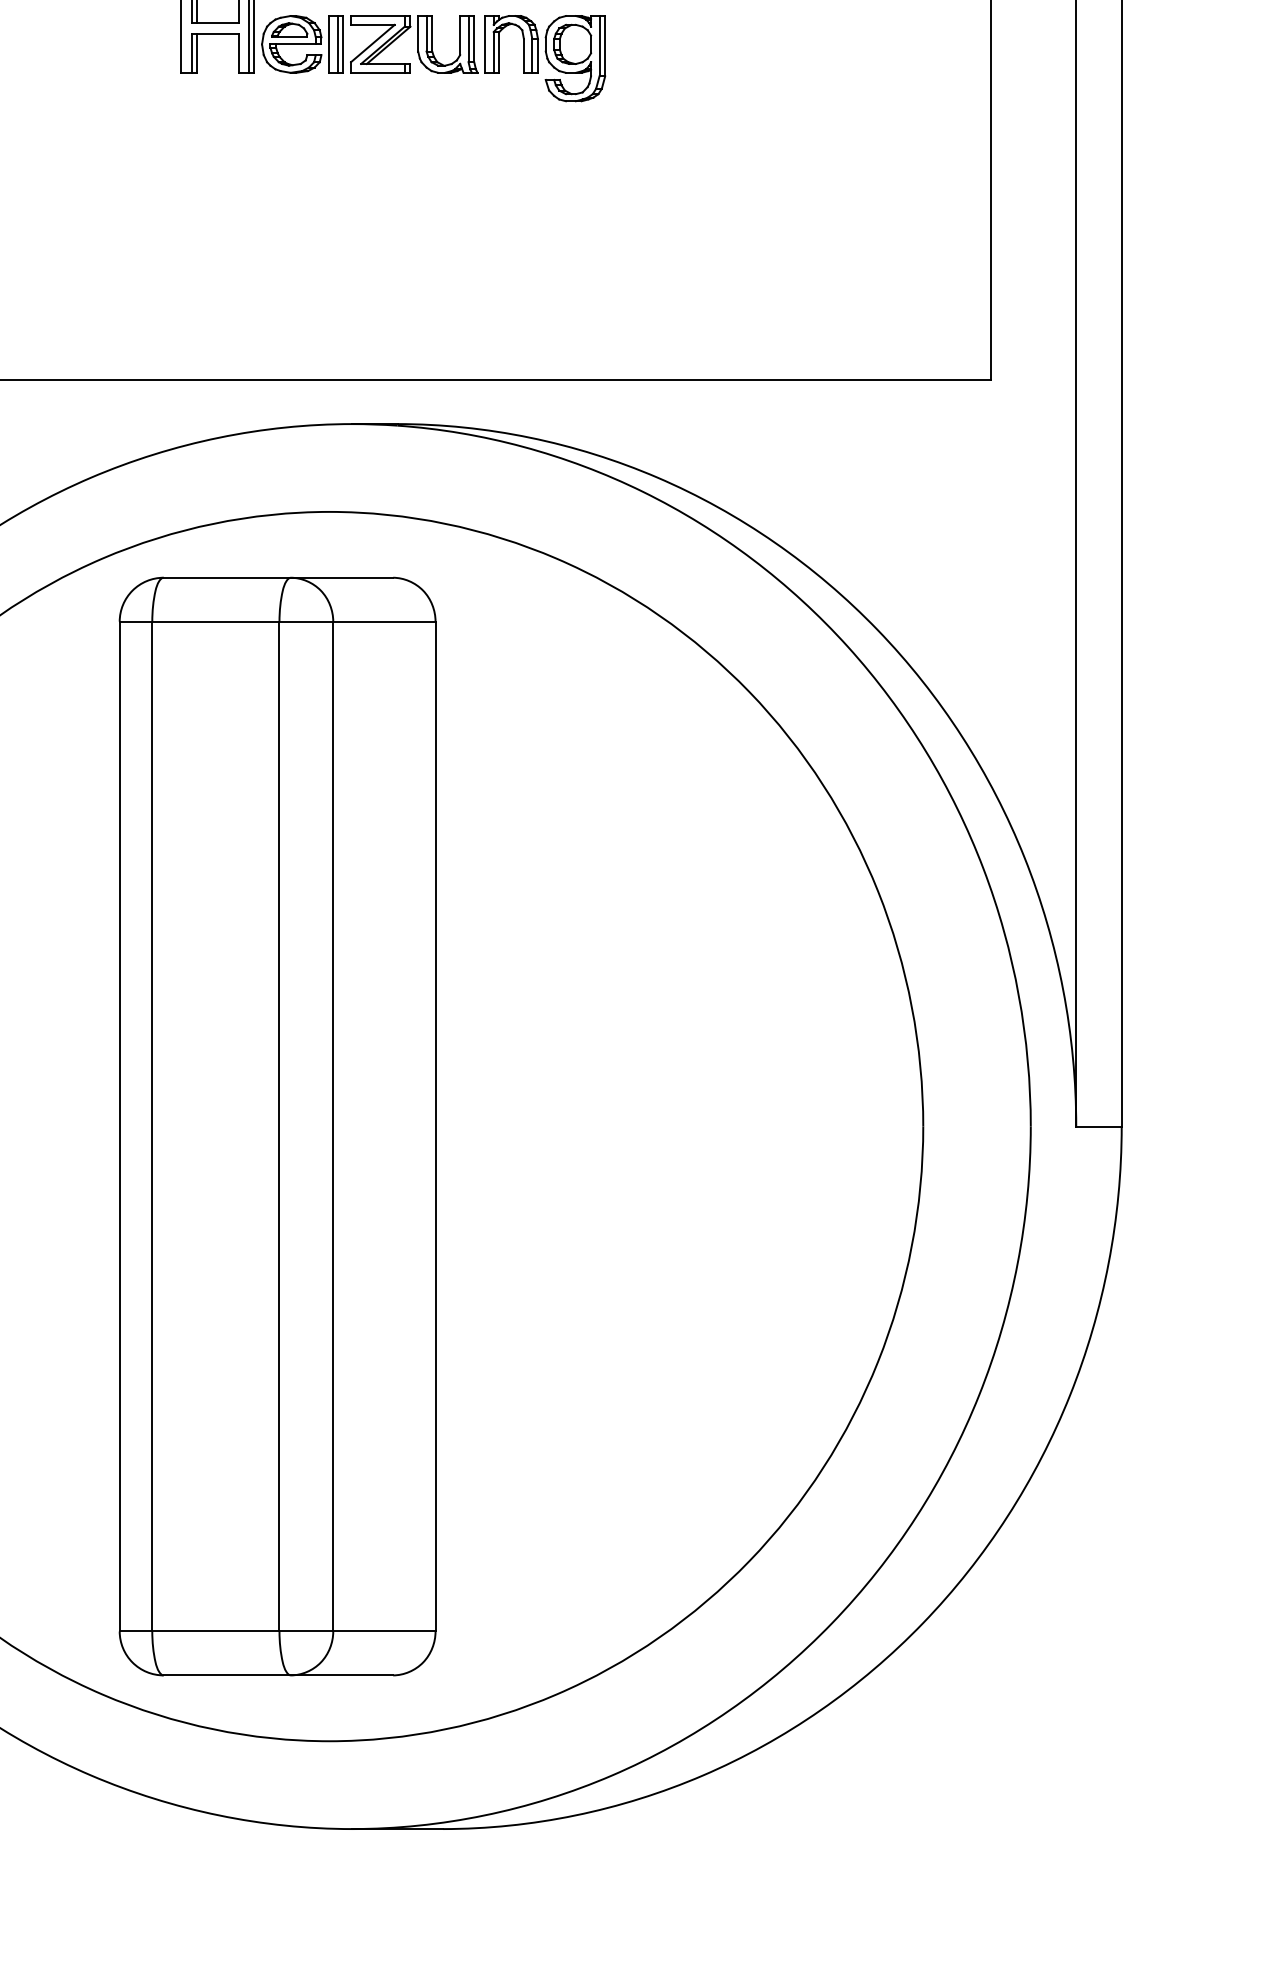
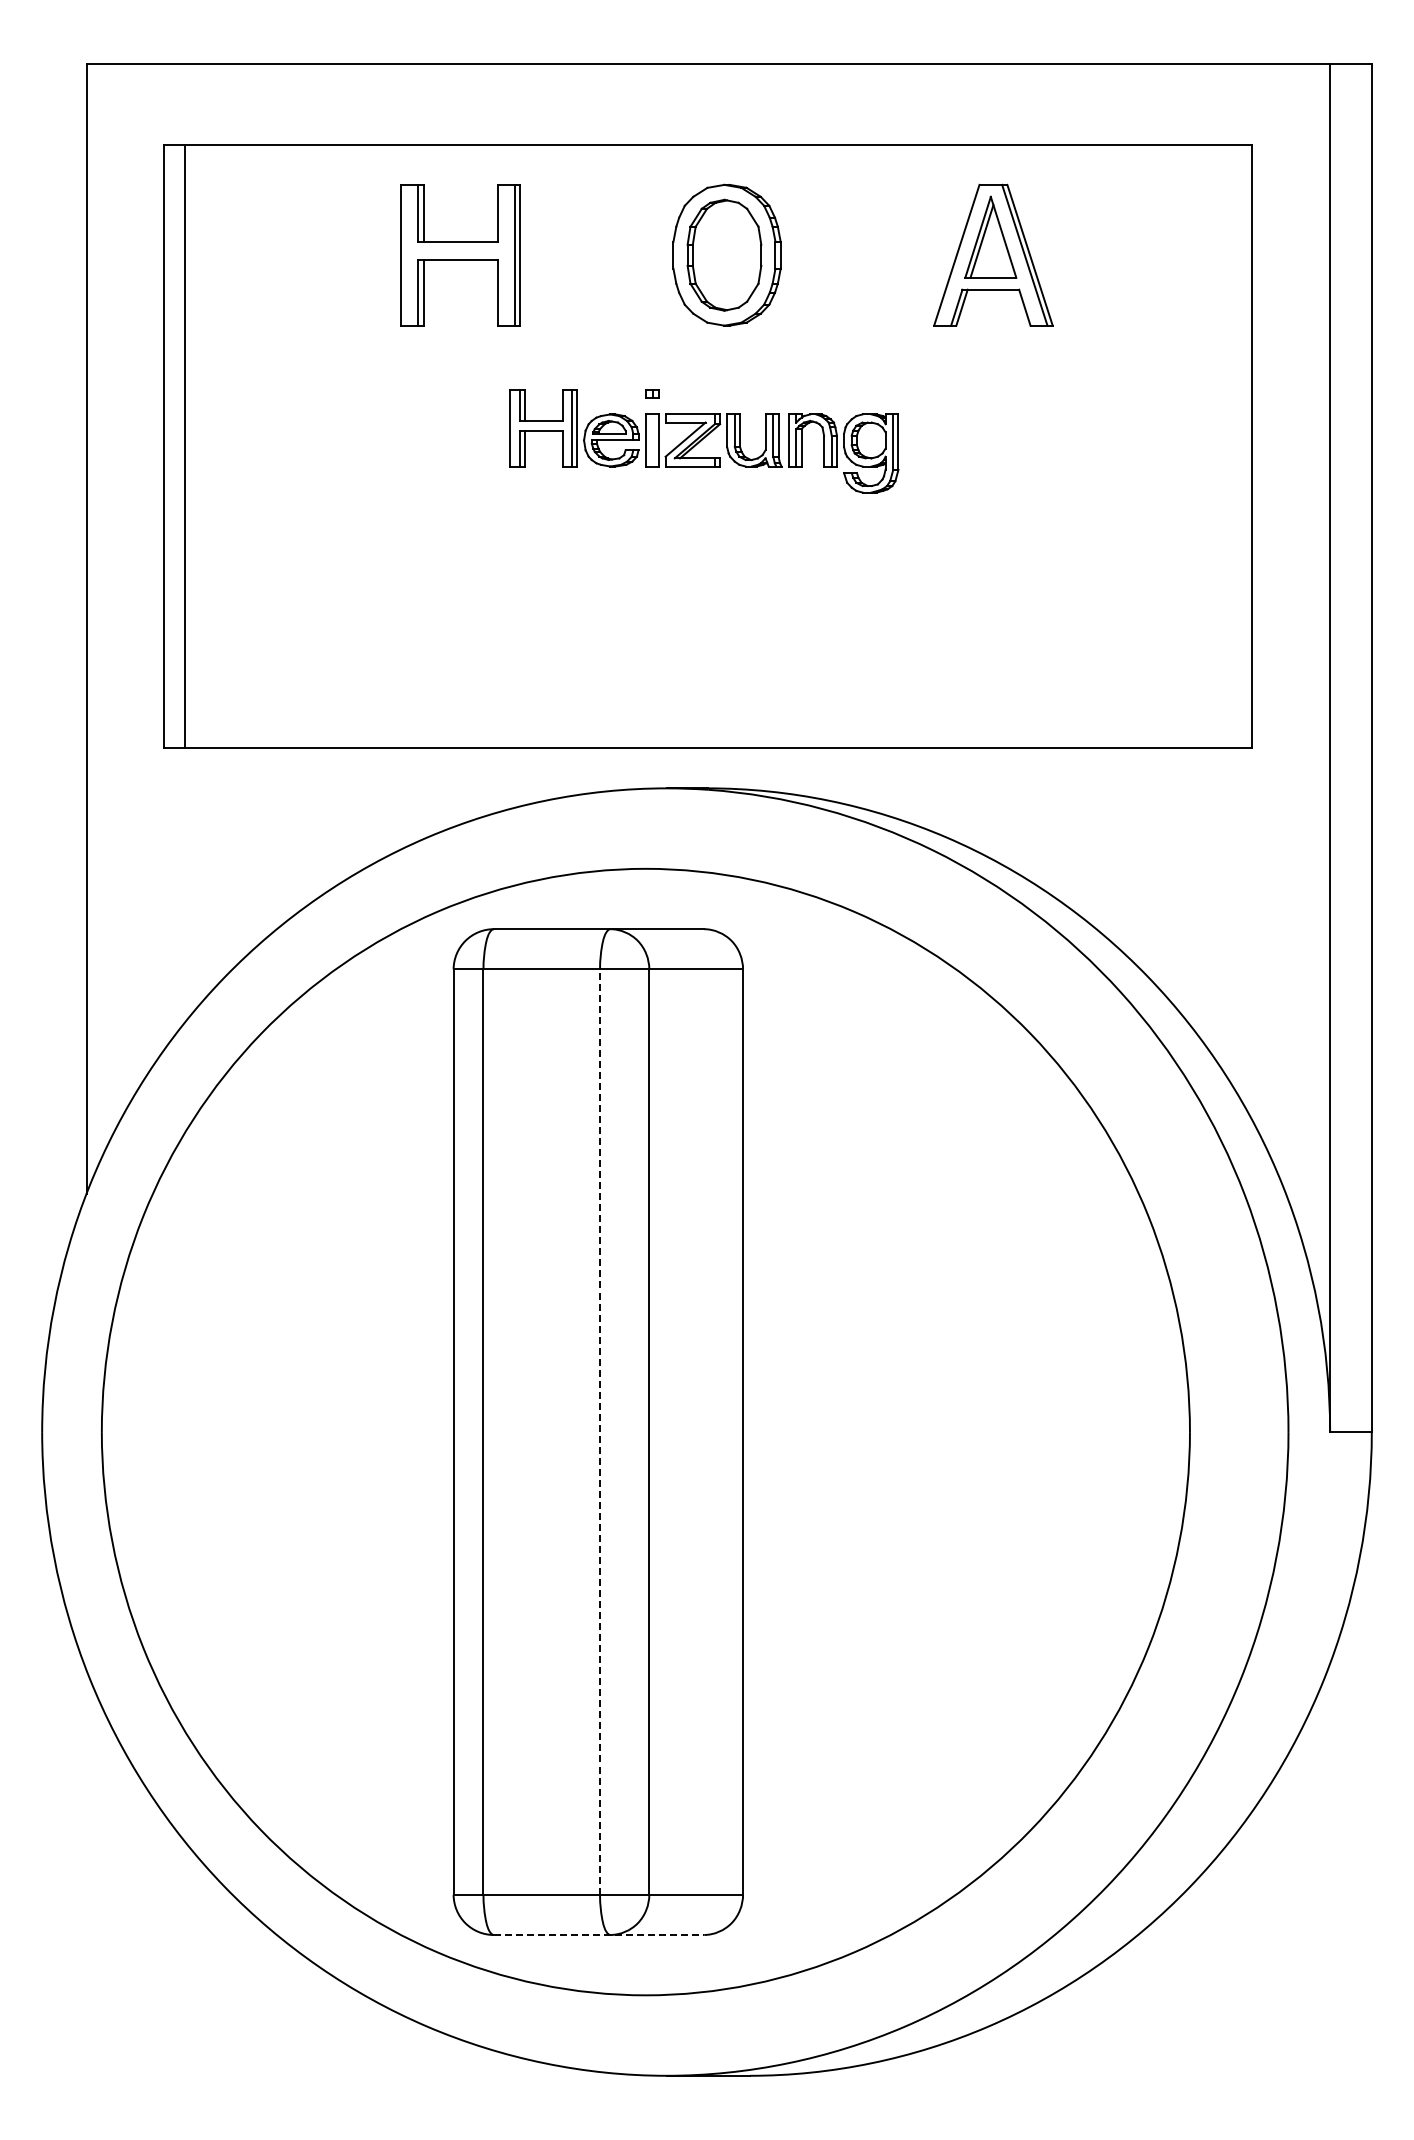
line: (337, 44) -> (653, 440), removed
line: (279, 1127) -> (600, 1432), solid -> dashed
line: (278, 1674) -> (599, 1934), solid -> dashed

